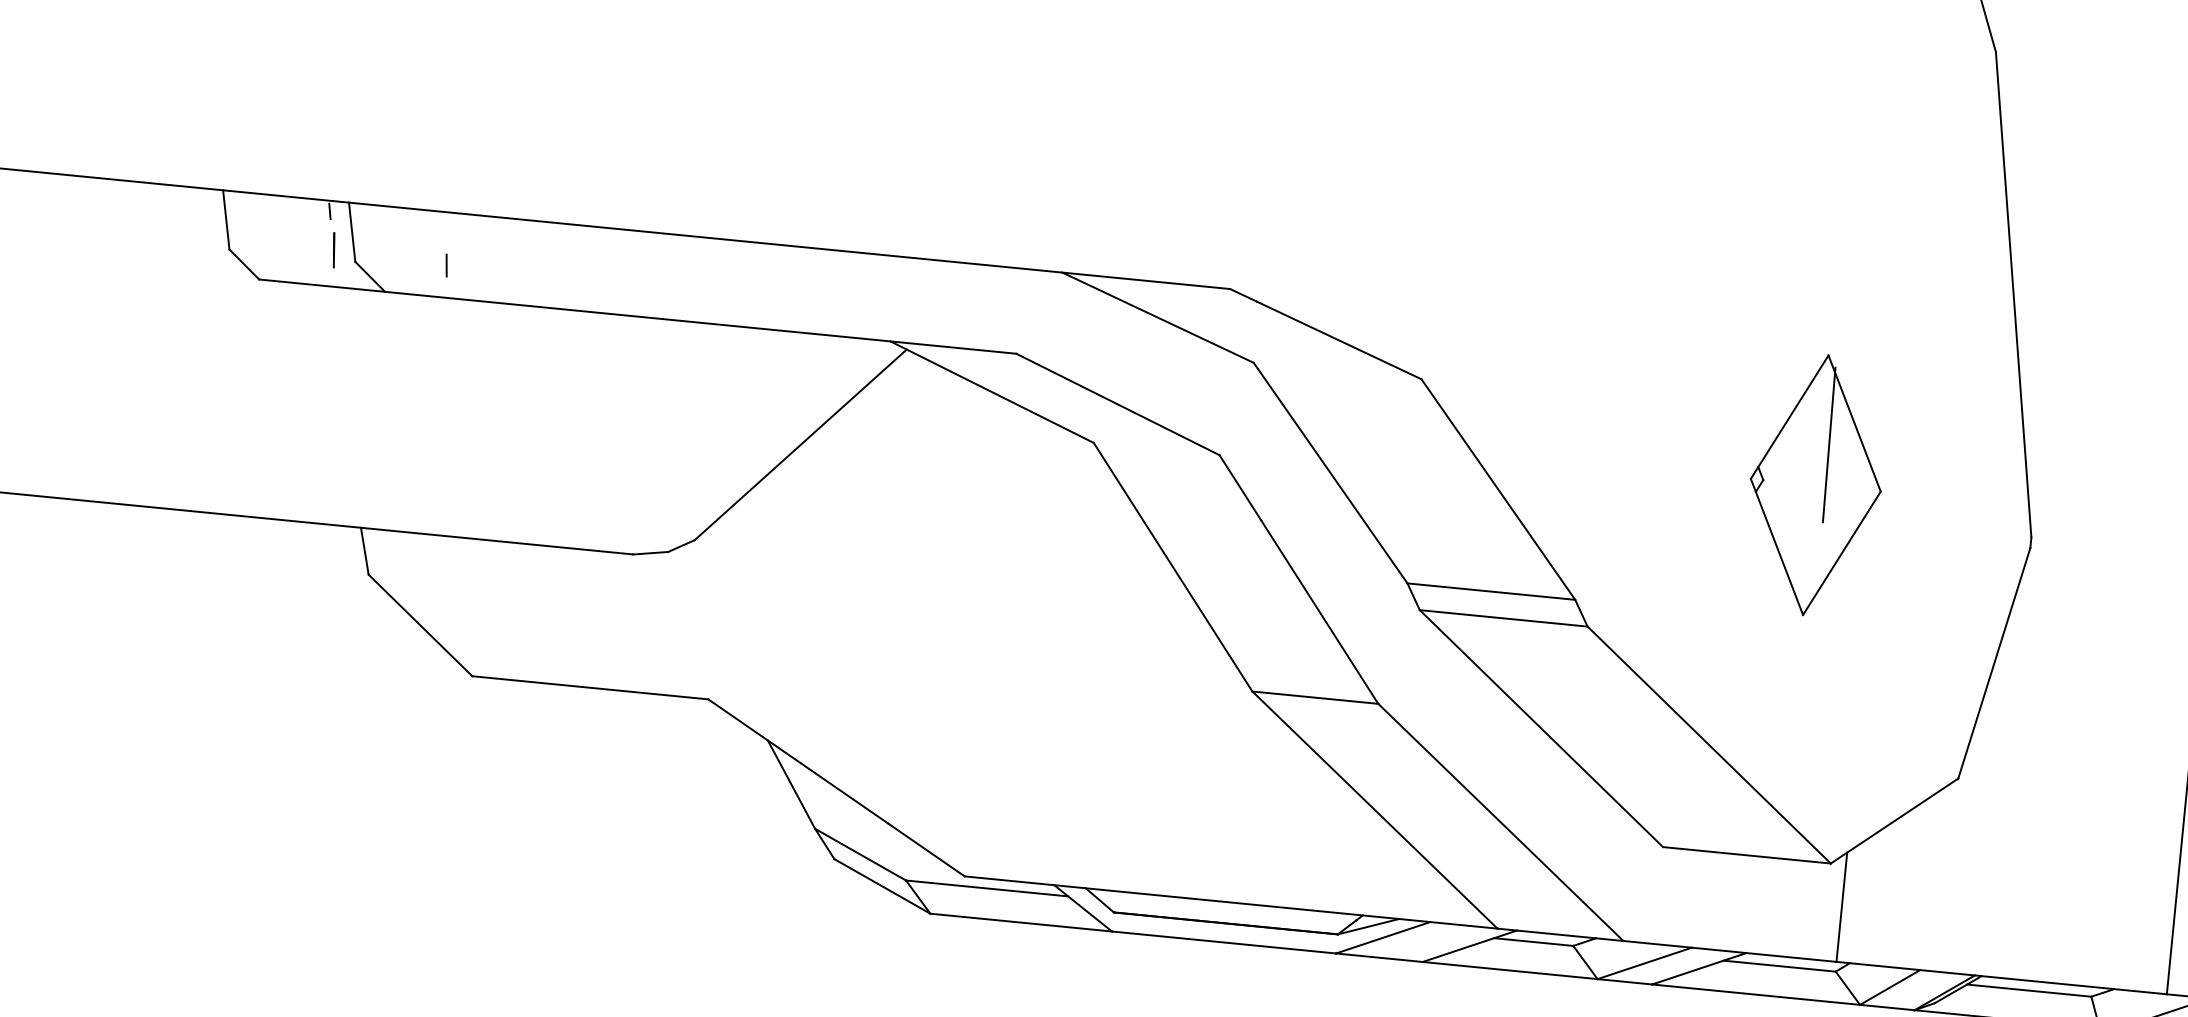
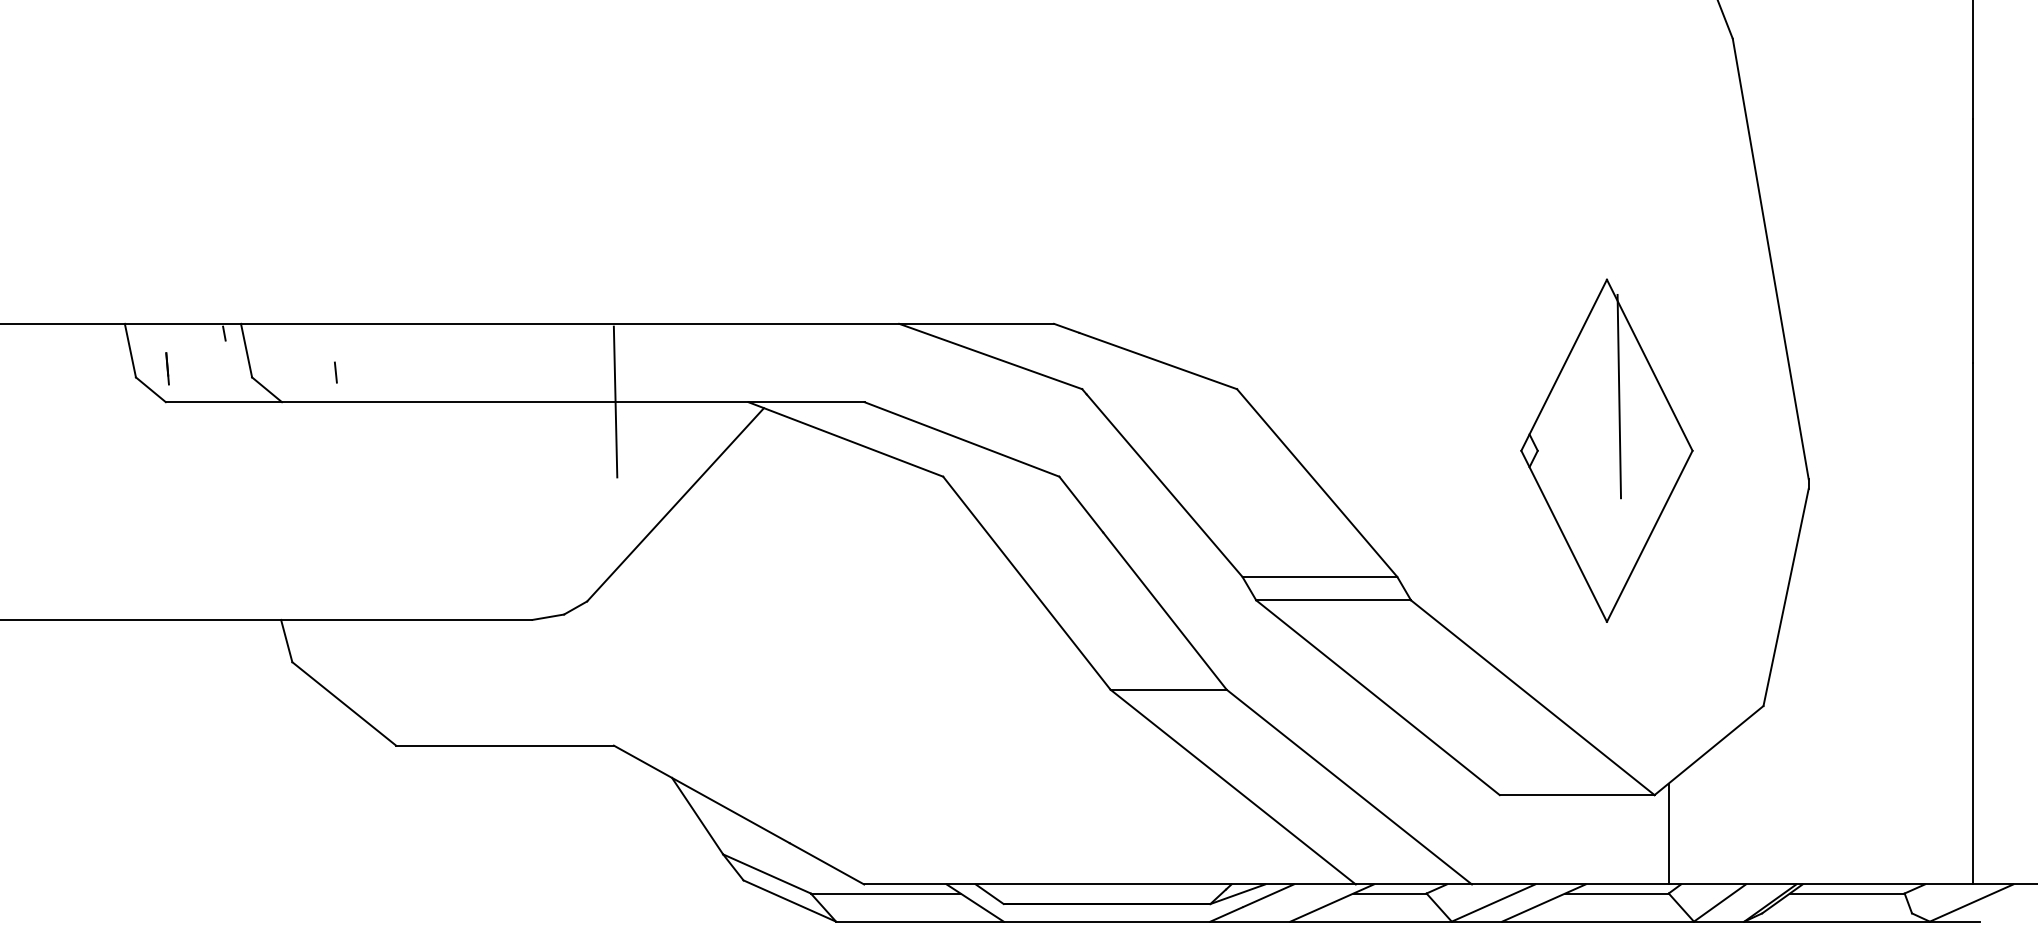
line: (333, 249) -> (167, 368), moved
line: (746, 326) -> (615, 401), added
part: (1815, 484) -> (1606, 450), size x1.43

